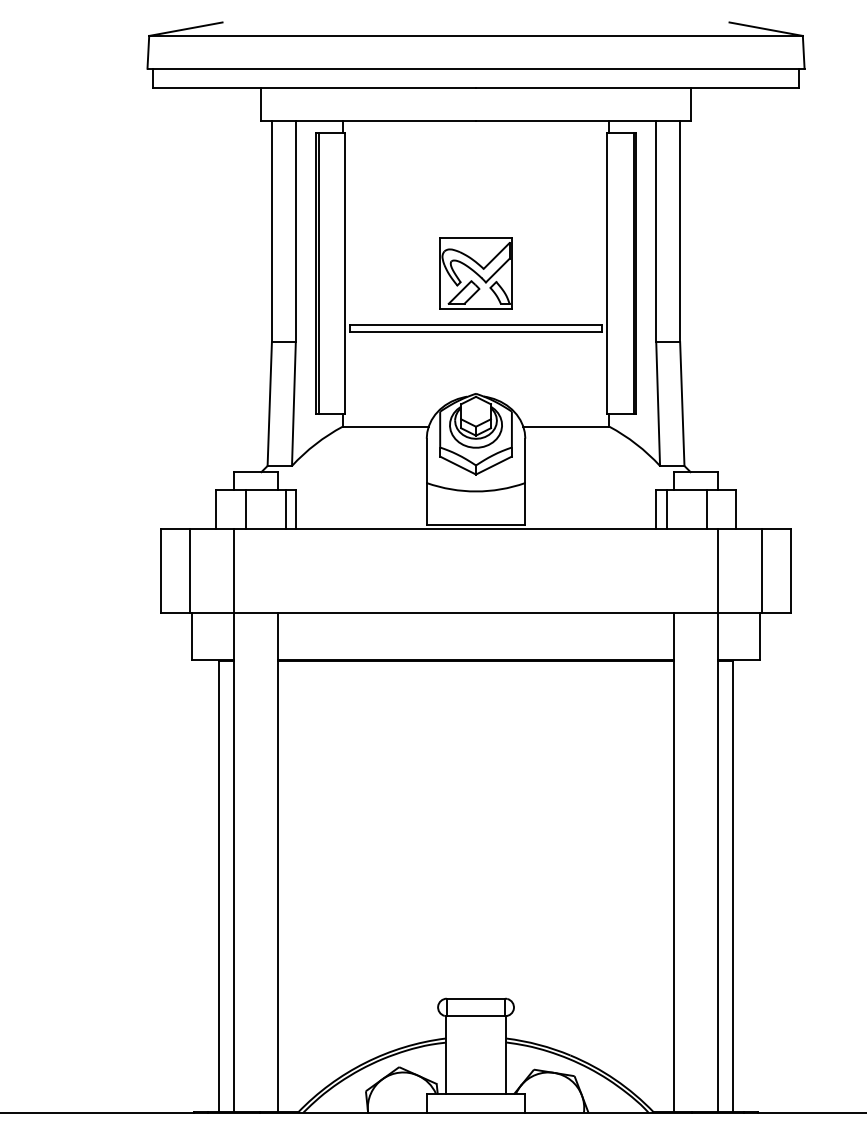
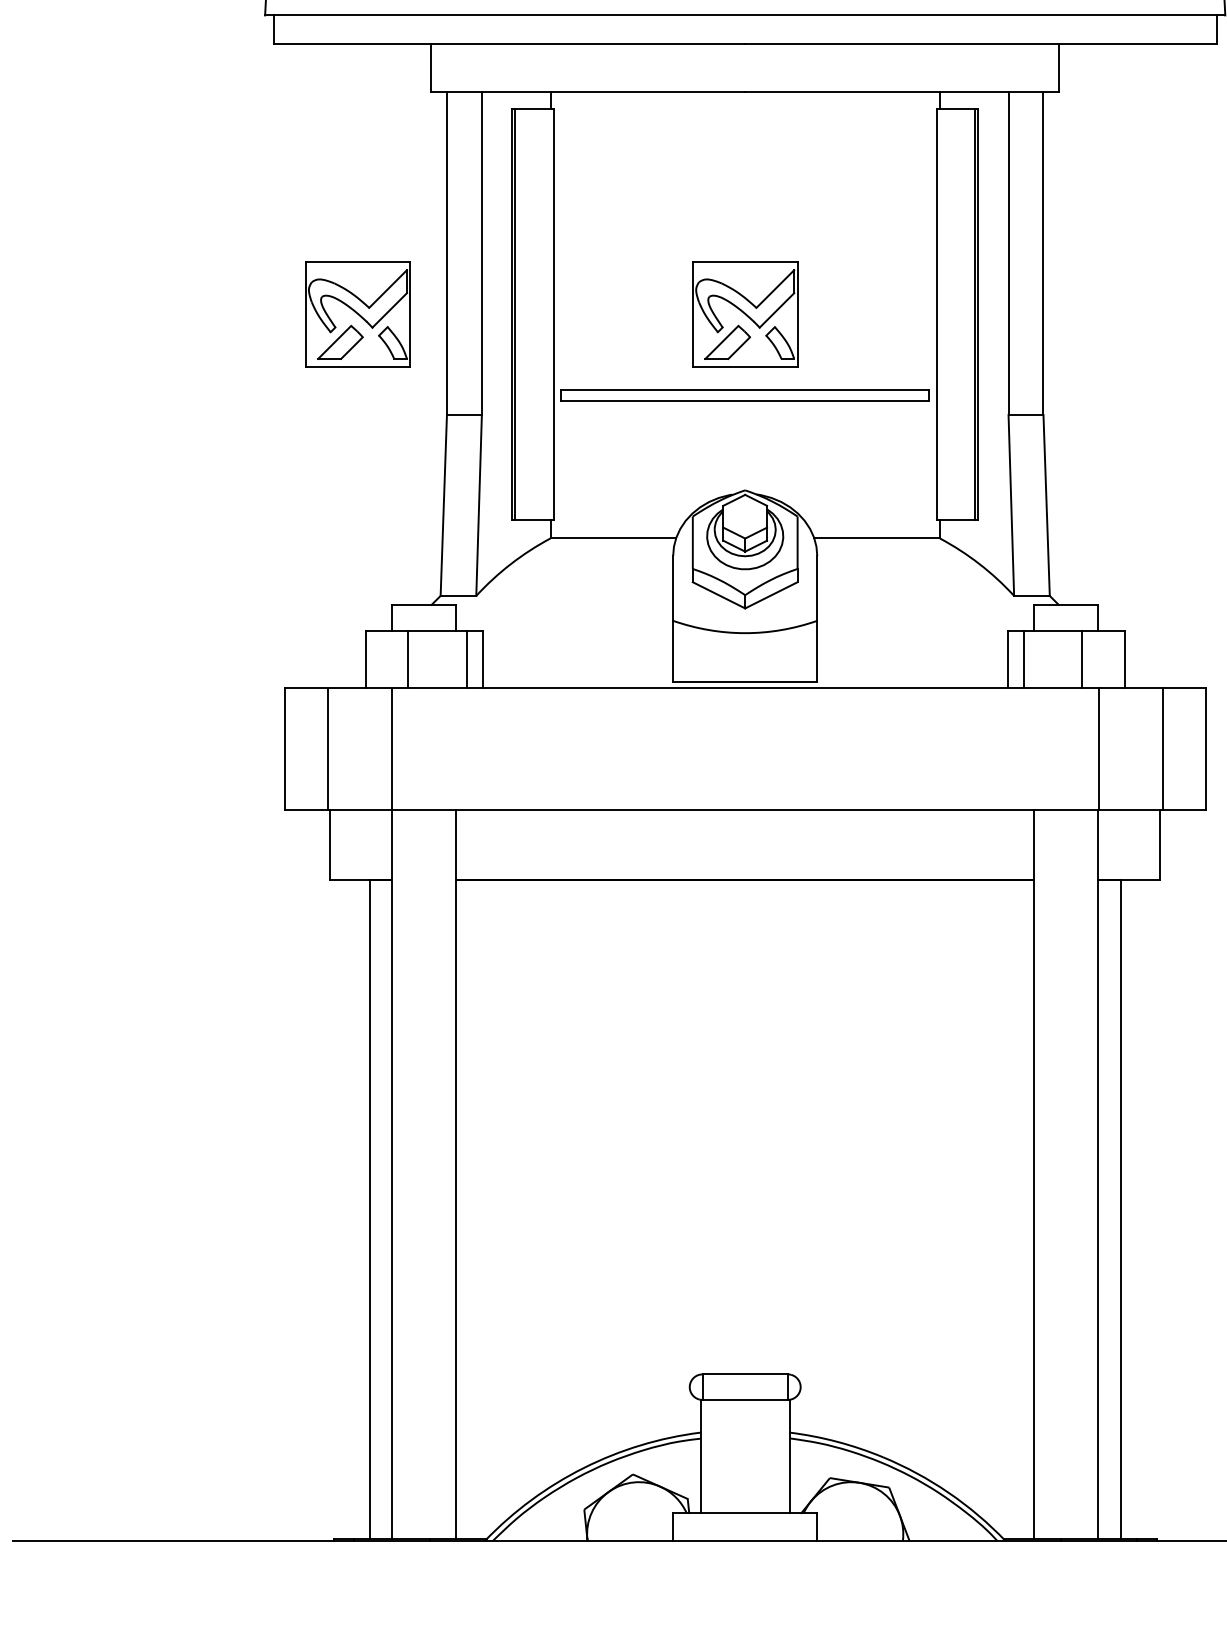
part: (210, 273) -> (357, 314), added

